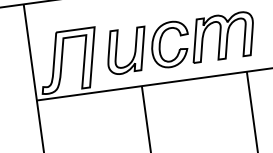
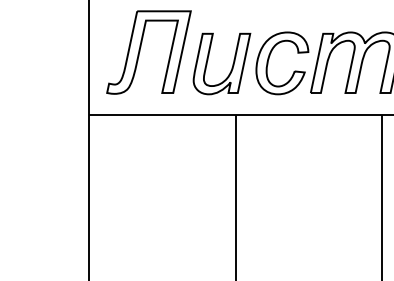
part: (62, 60) -> (140, 51), moved

